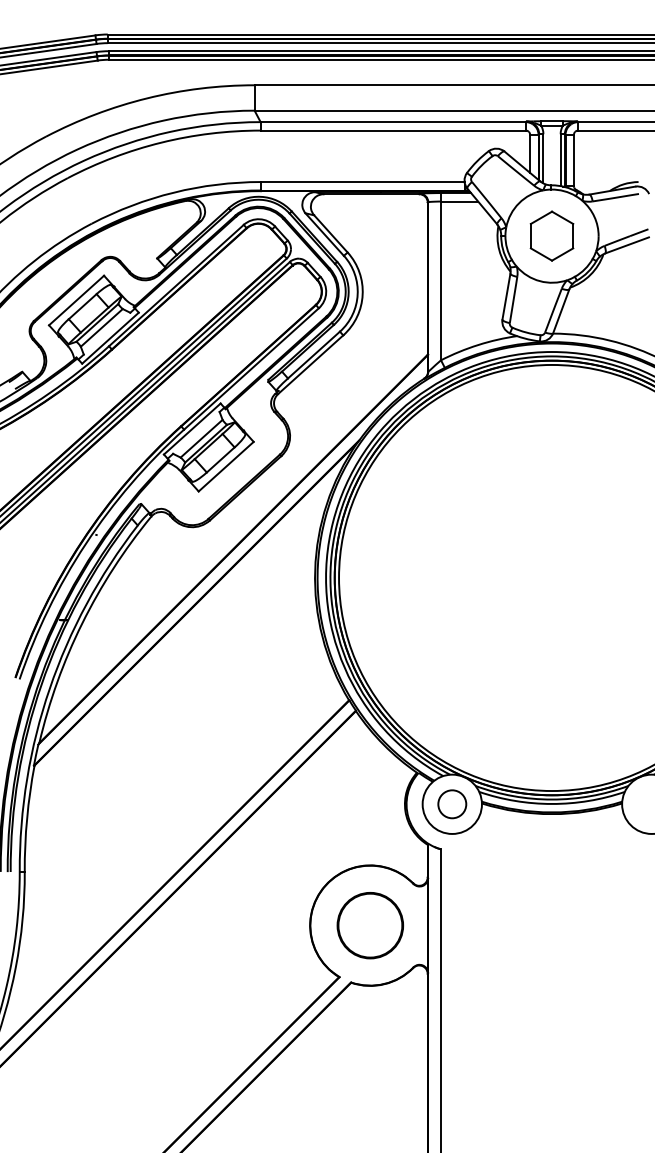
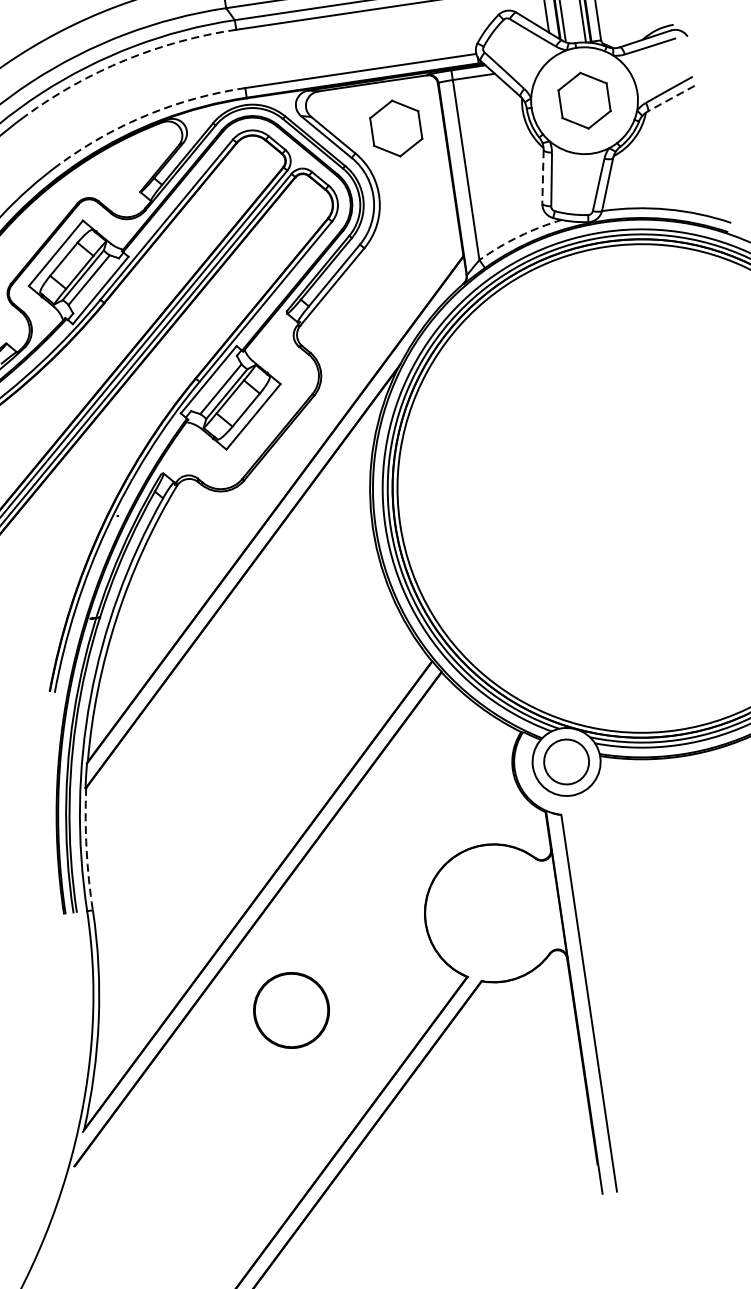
arc: (161, 142) -> (125, 59), solid -> dashed
arc: (173, 192) -> (147, 114), solid -> dashed
part: (385, 235) -> (395, 127), added
line: (626, 245) -> (670, 98), solid -> dashed
line: (506, 297) -> (543, 177), solid -> dashed
arc: (478, 345) -> (519, 237), solid -> dashed
circle: (452, 804) -> (566, 762), size x1.4
arc: (27, 818) -> (87, 849), solid -> dashed
part: (370, 925) -> (291, 1010), moved

